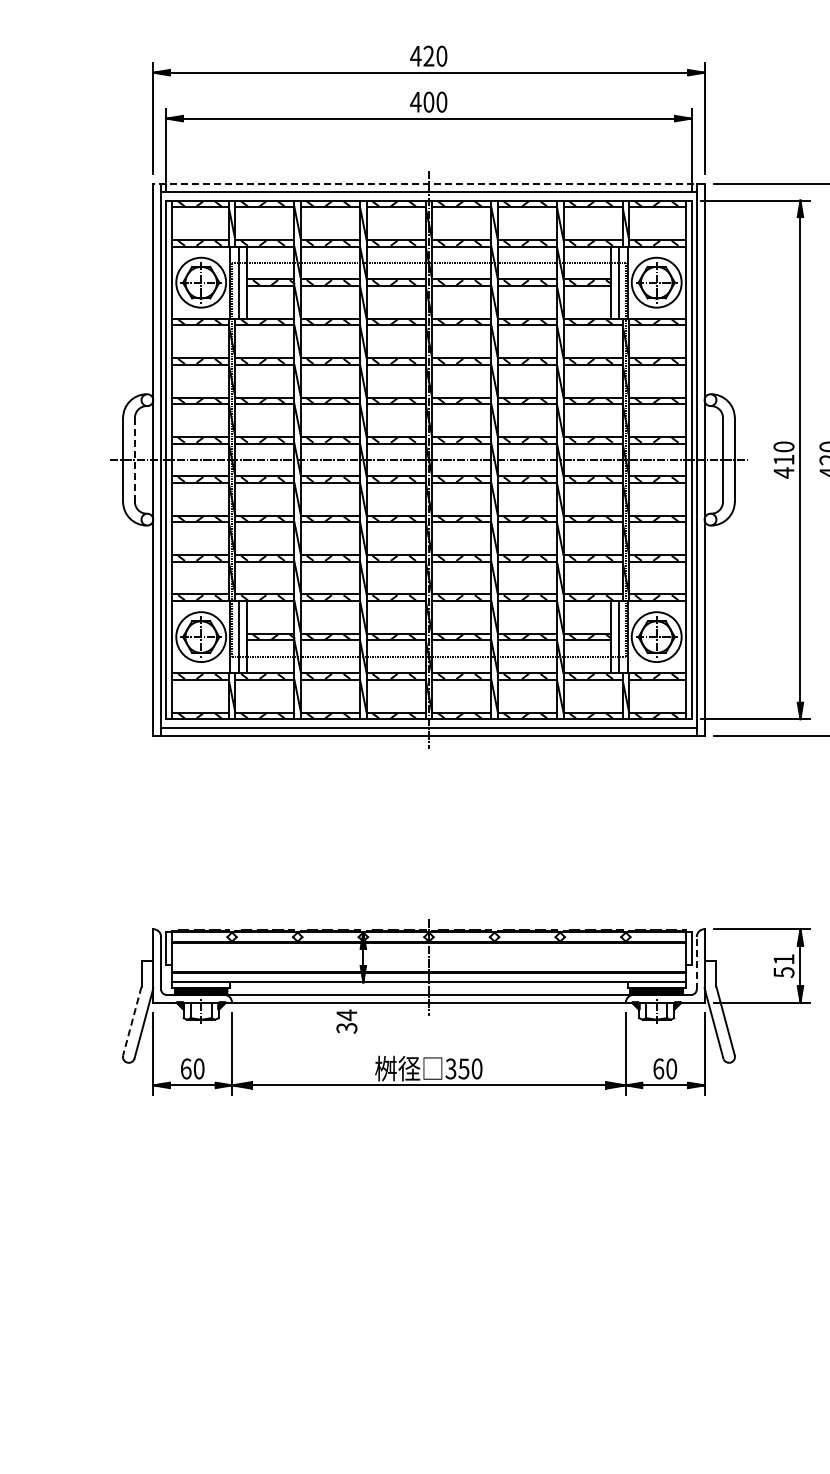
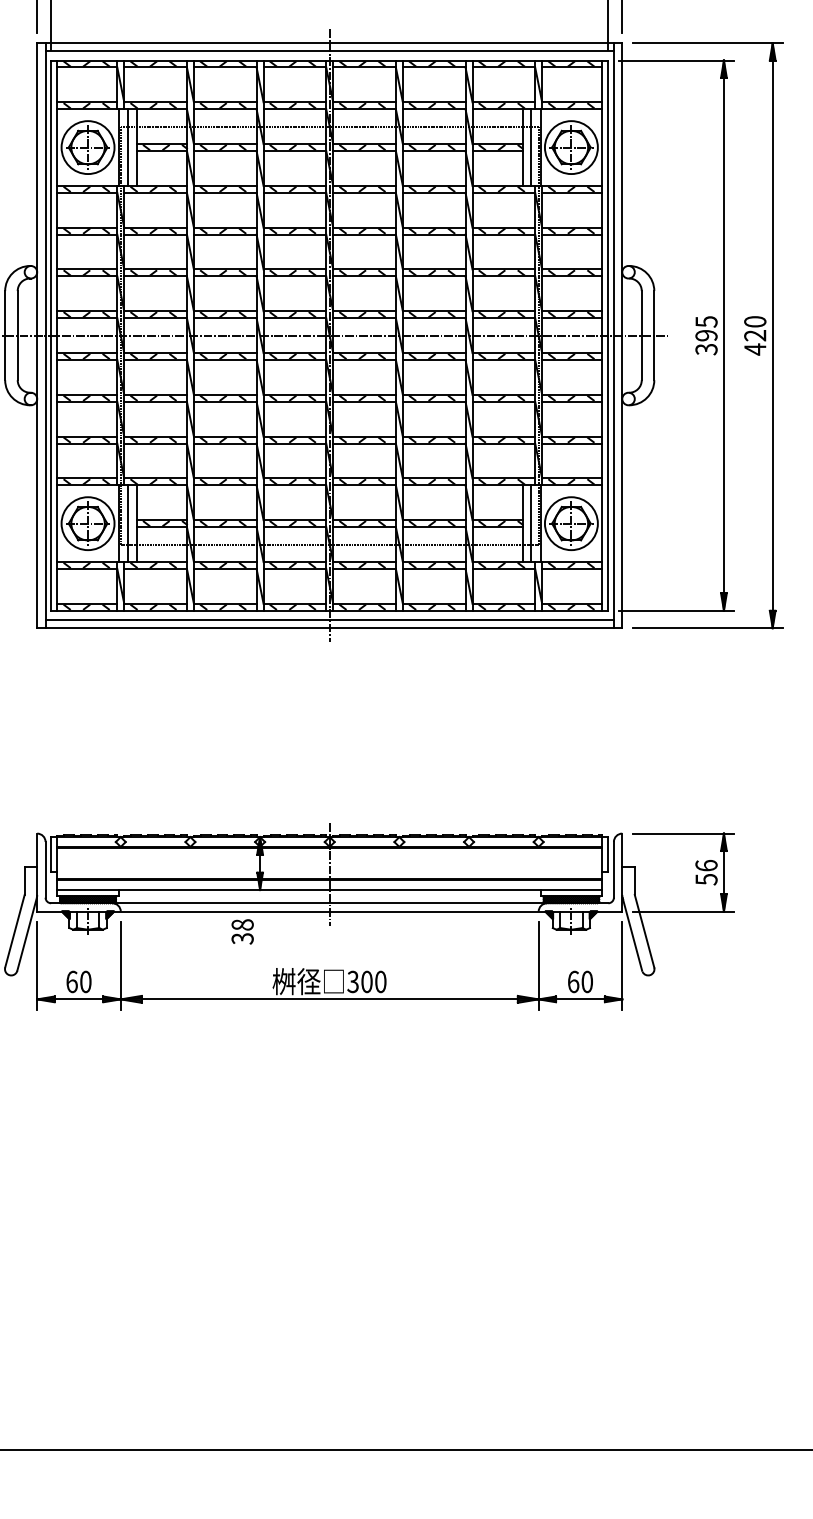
line: (428, 184) -> (329, 43), dashed -> solid
text: (783, 459) -> (705, 335), 410 -> 395
line: (134, 460) -> (17, 336), dashed -> solid
text: (783, 959) -> (705, 865), 51 -> 56
line: (696, 962) -> (613, 868), dashed -> solid
text: (346, 1015) -> (242, 925), 34 -> 38
line: (132, 1021) -> (15, 931), dashed -> solid
text: (463, 1068) -> (366, 981), 350 -> 300

